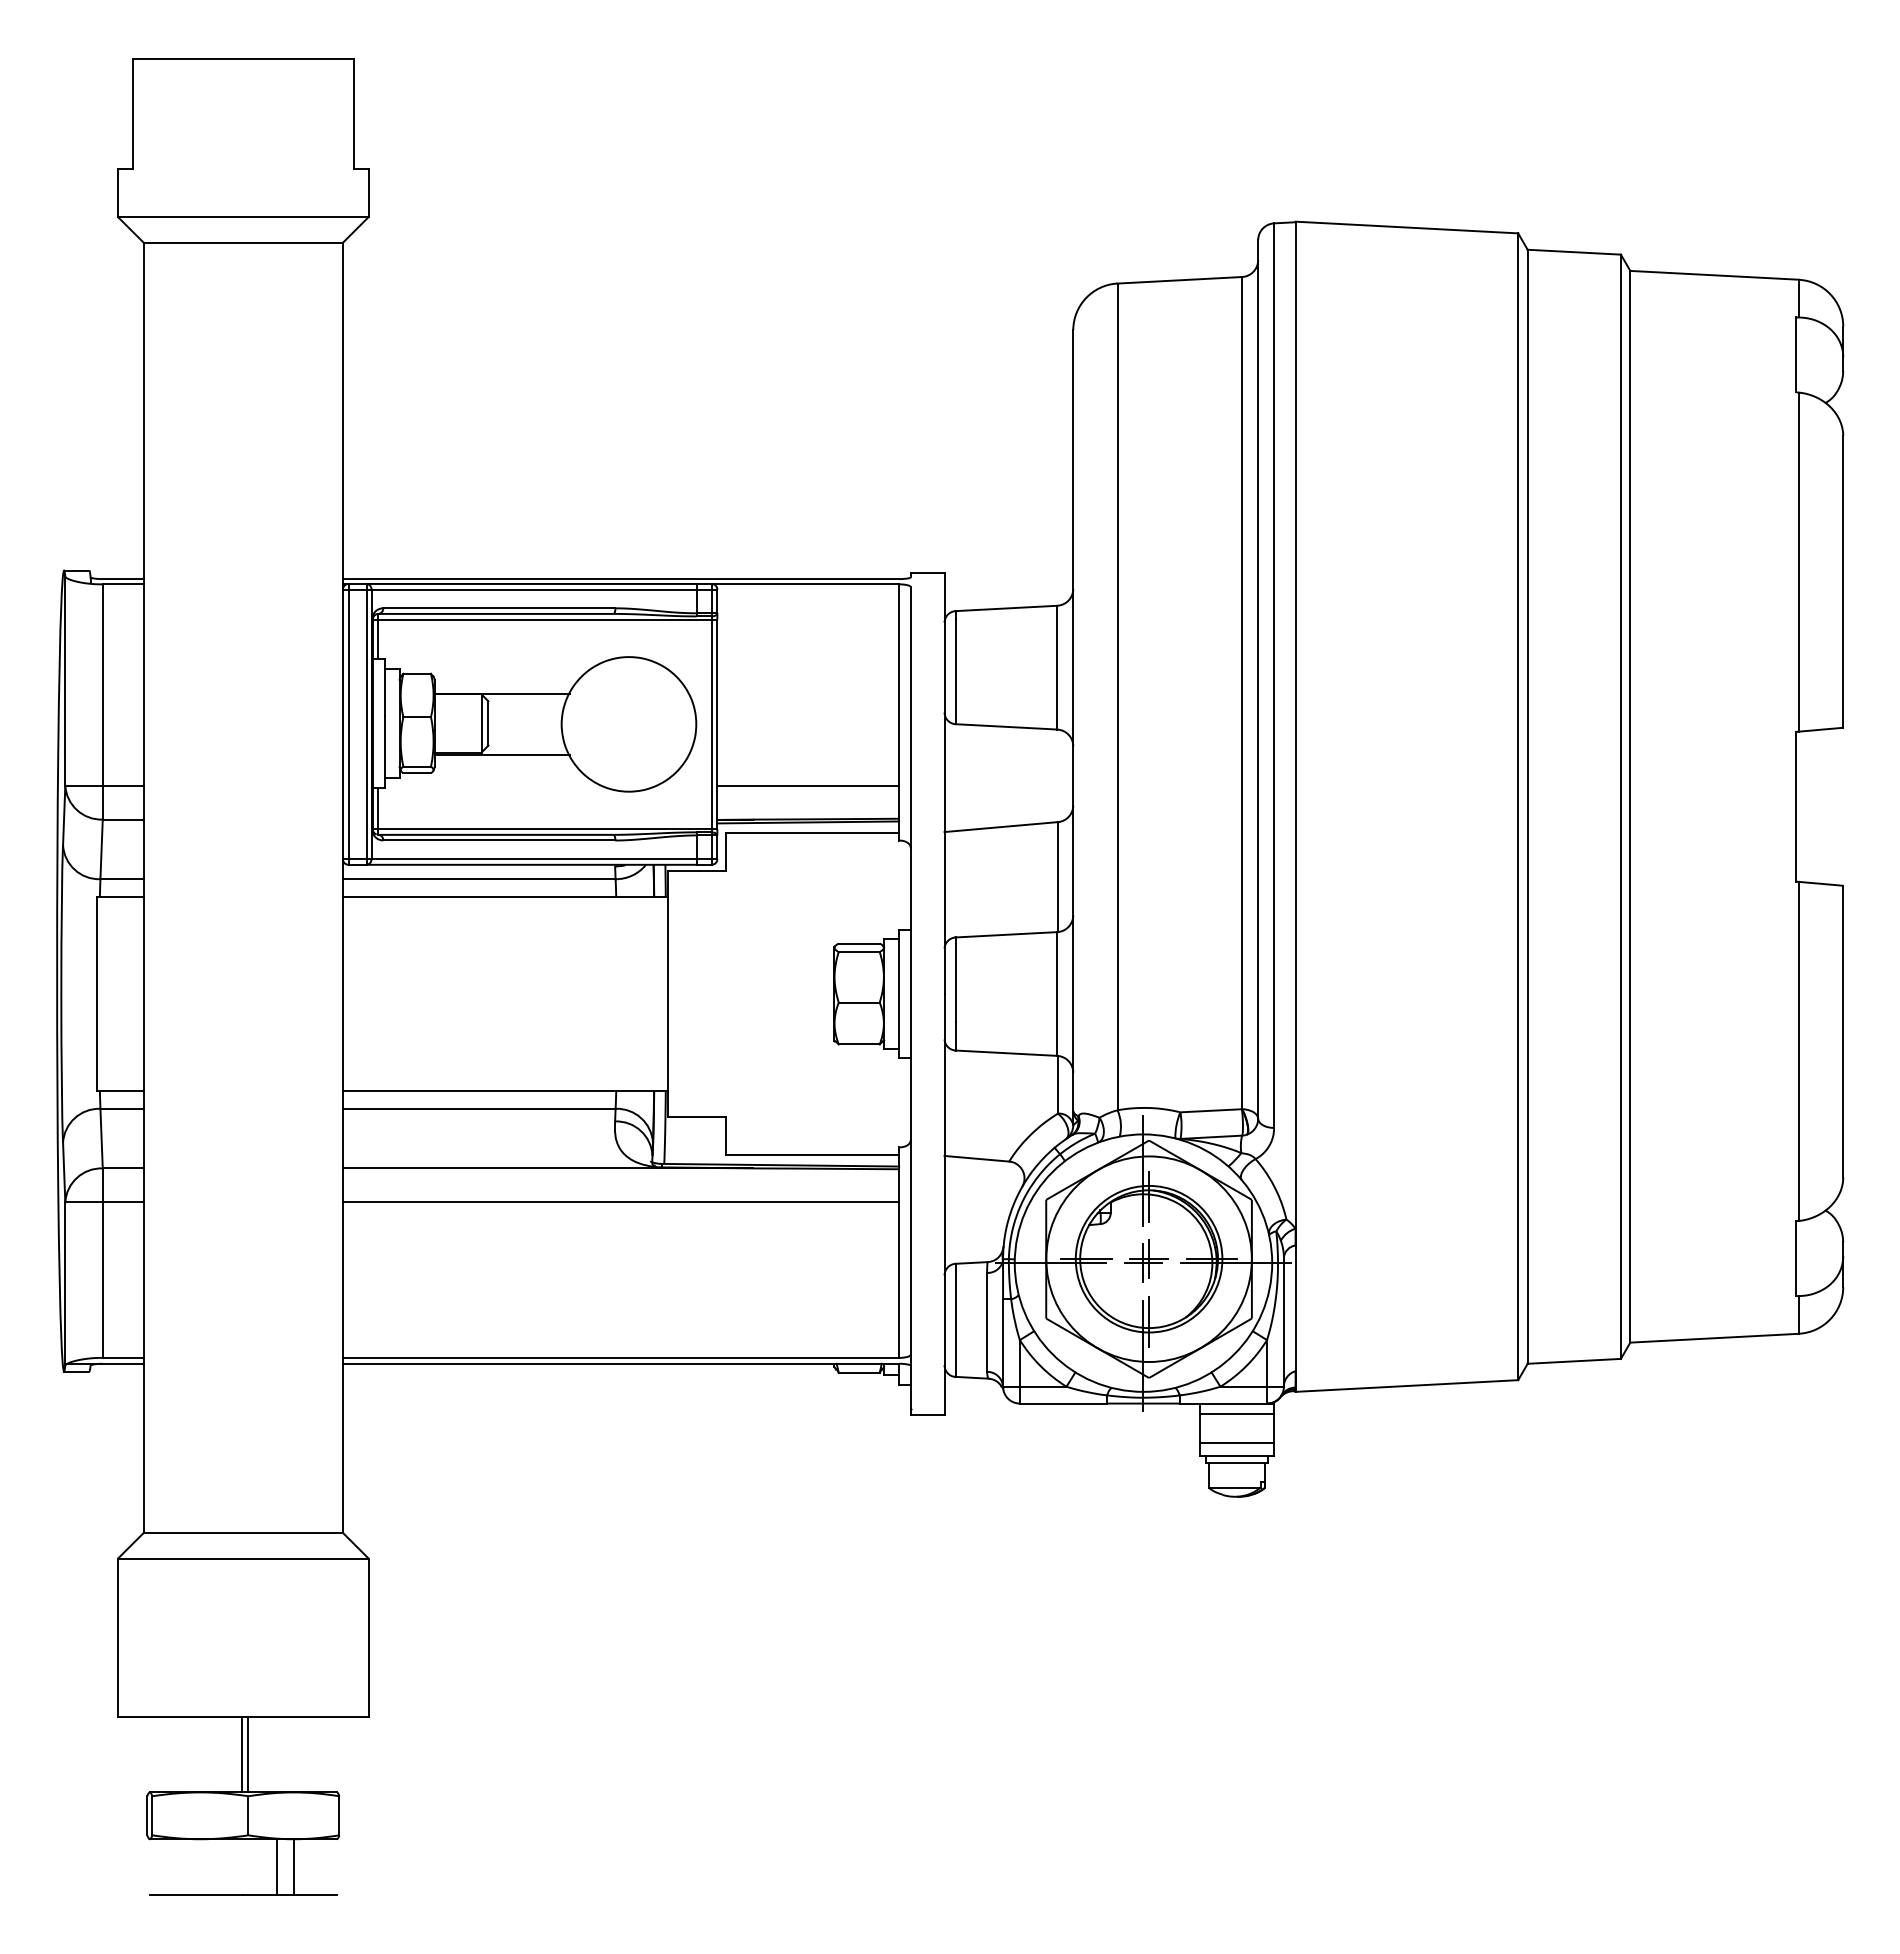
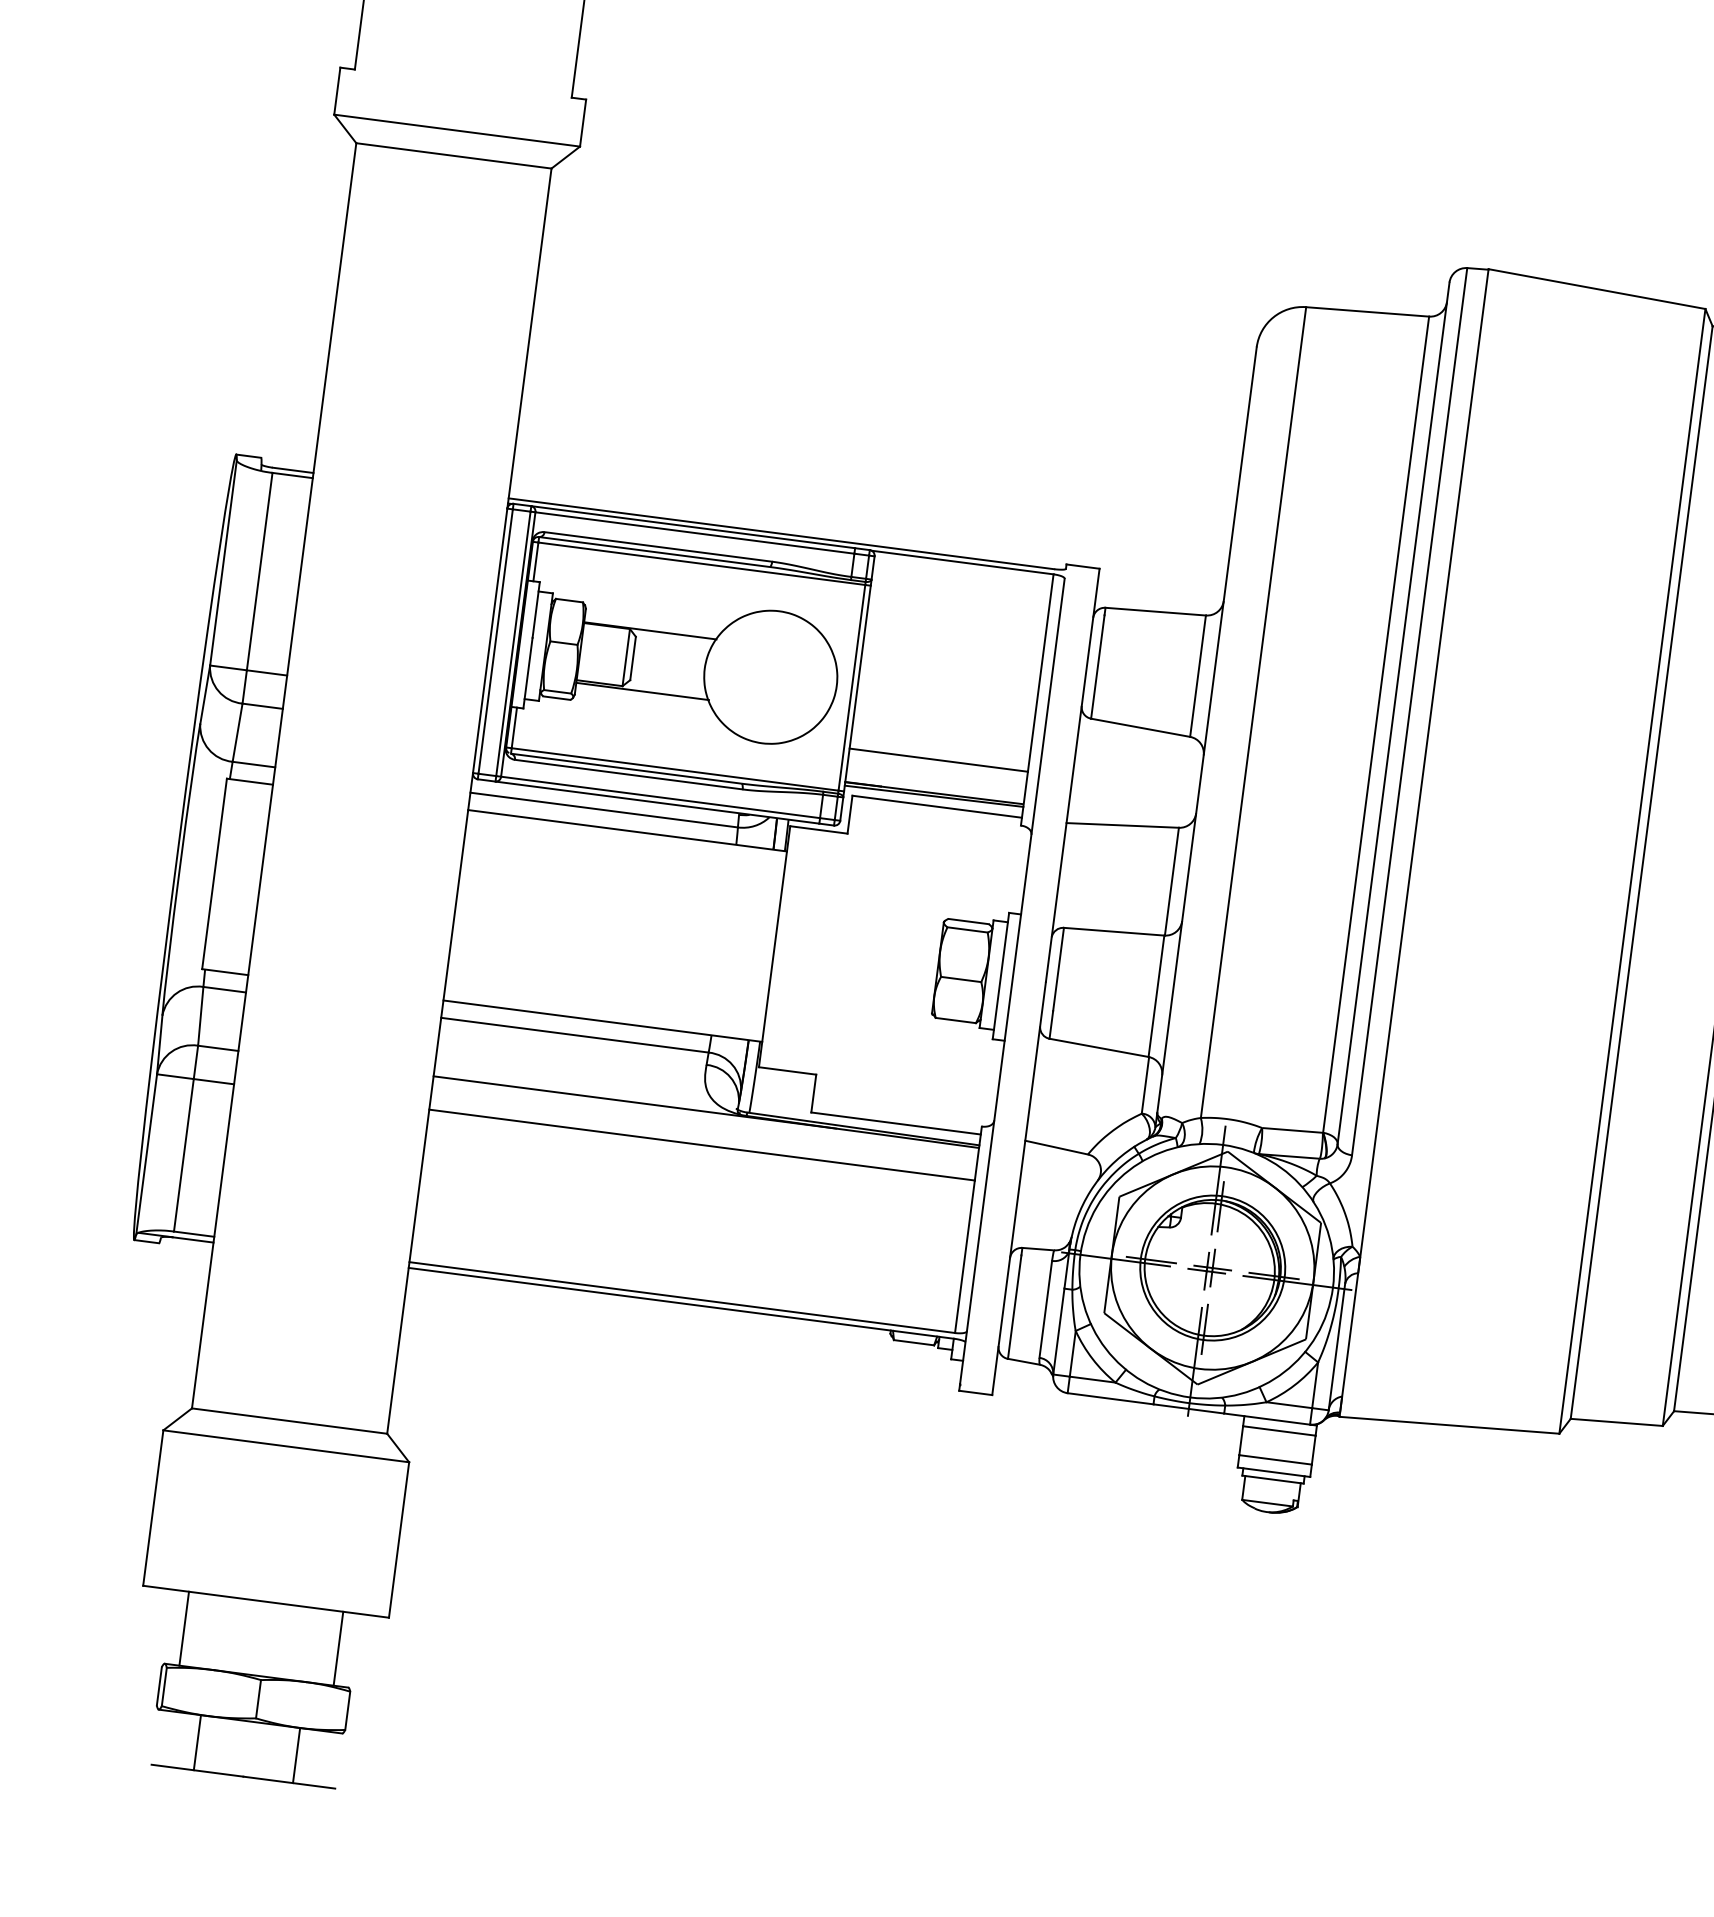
line: (242, 1754) -> (338, 1648), moved
line: (247, 1754) -> (184, 1628), moved
line: (276, 1867) -> (197, 1742), moved

